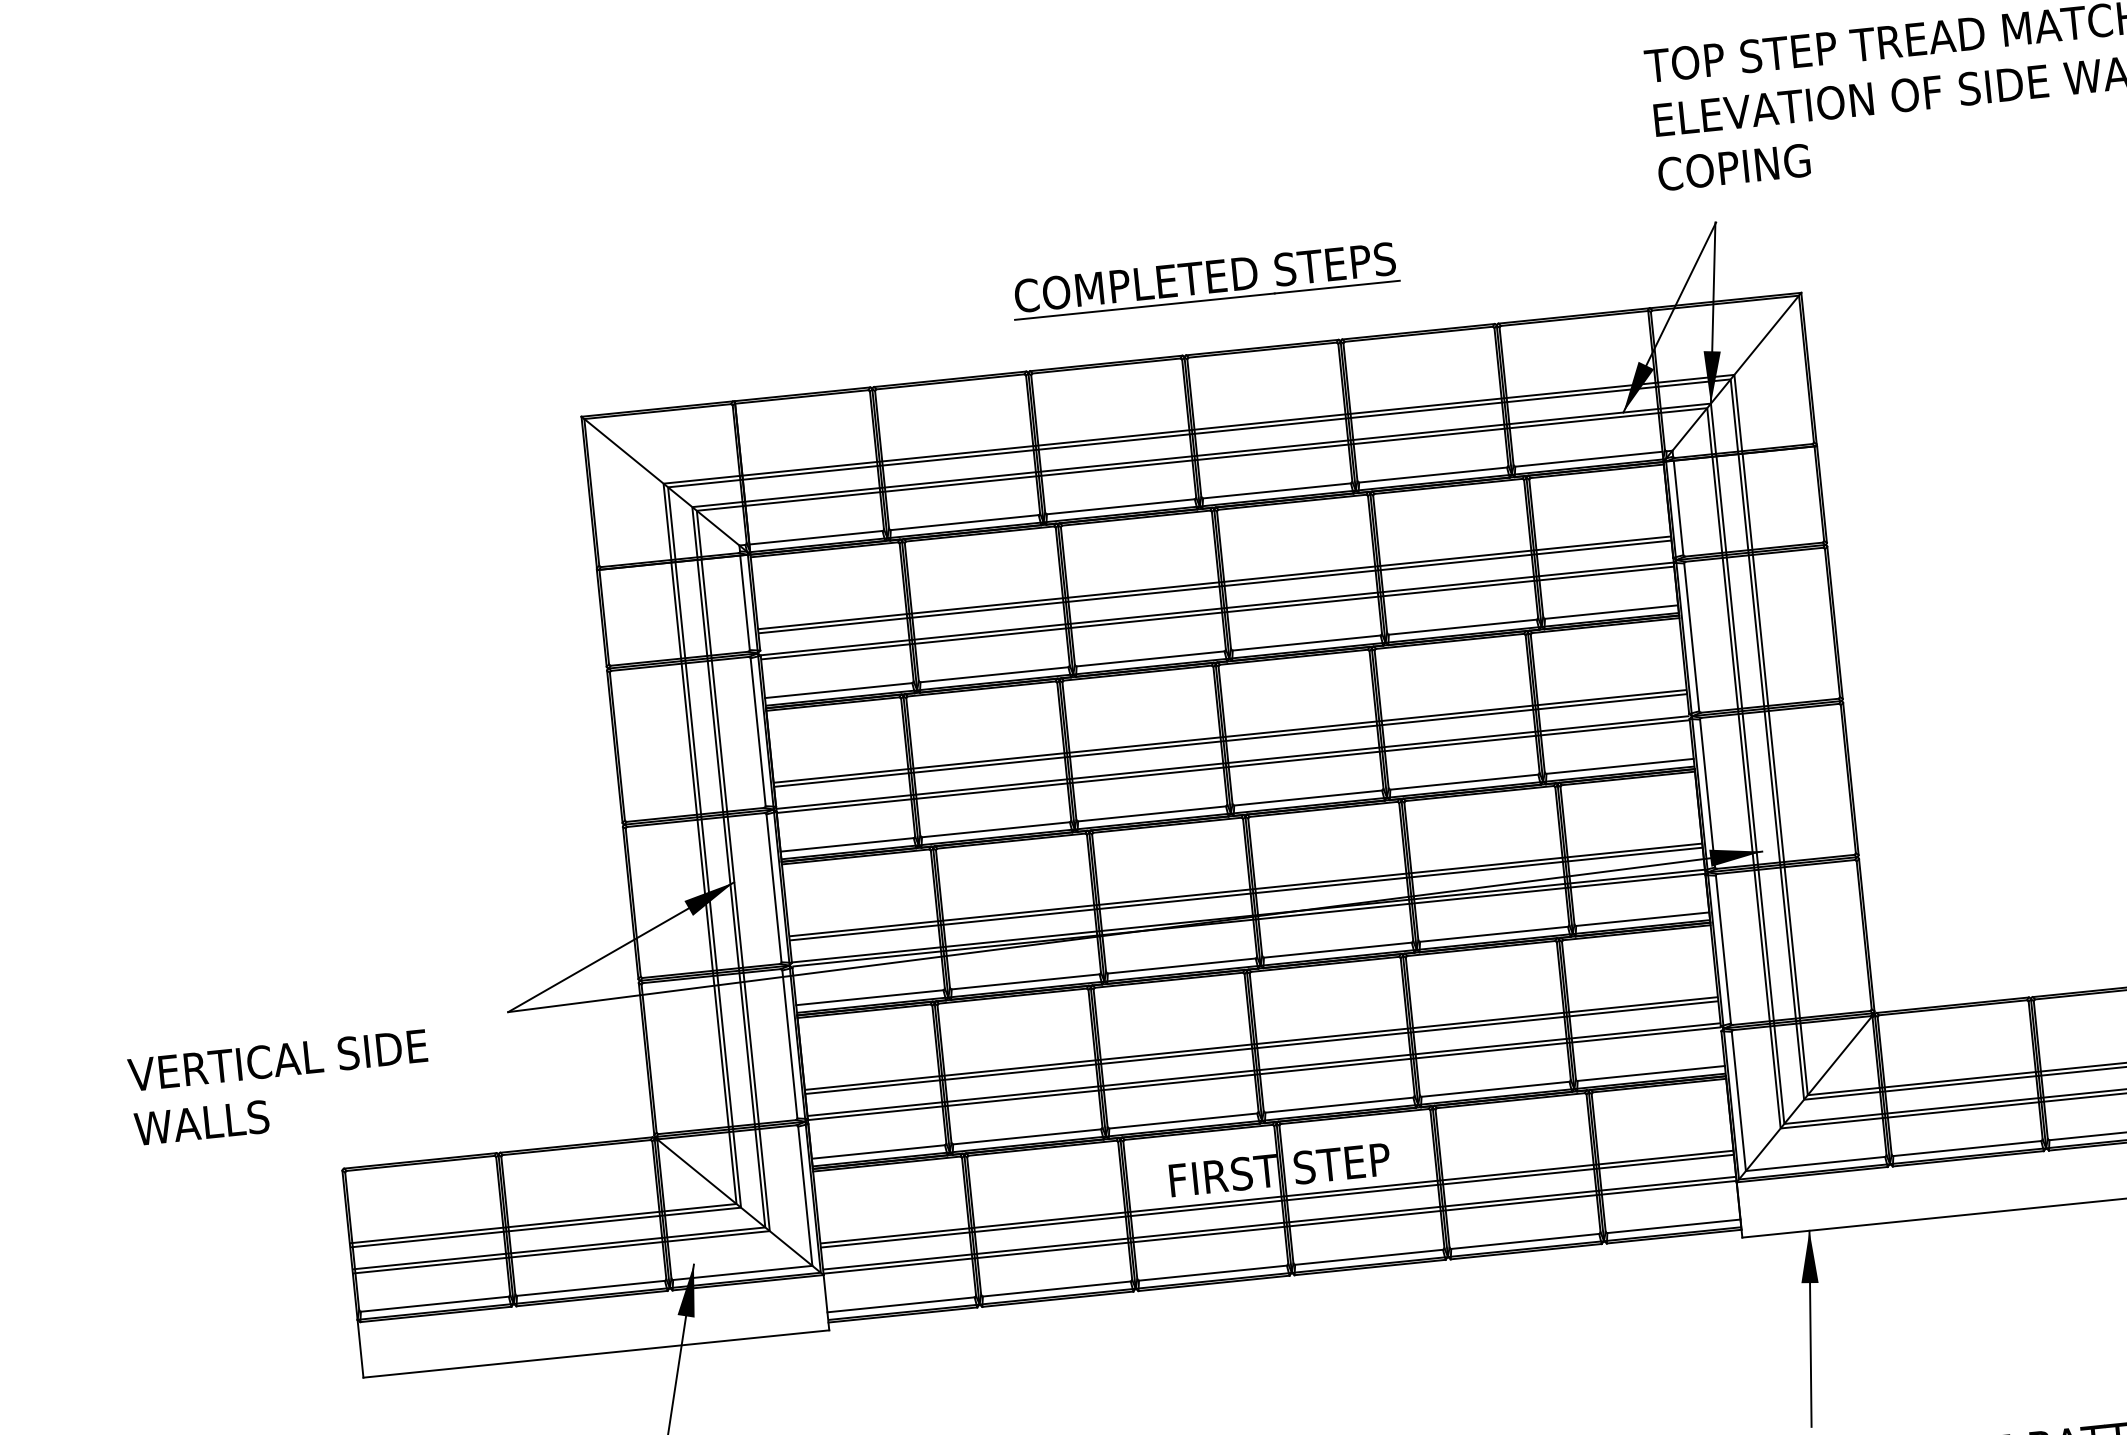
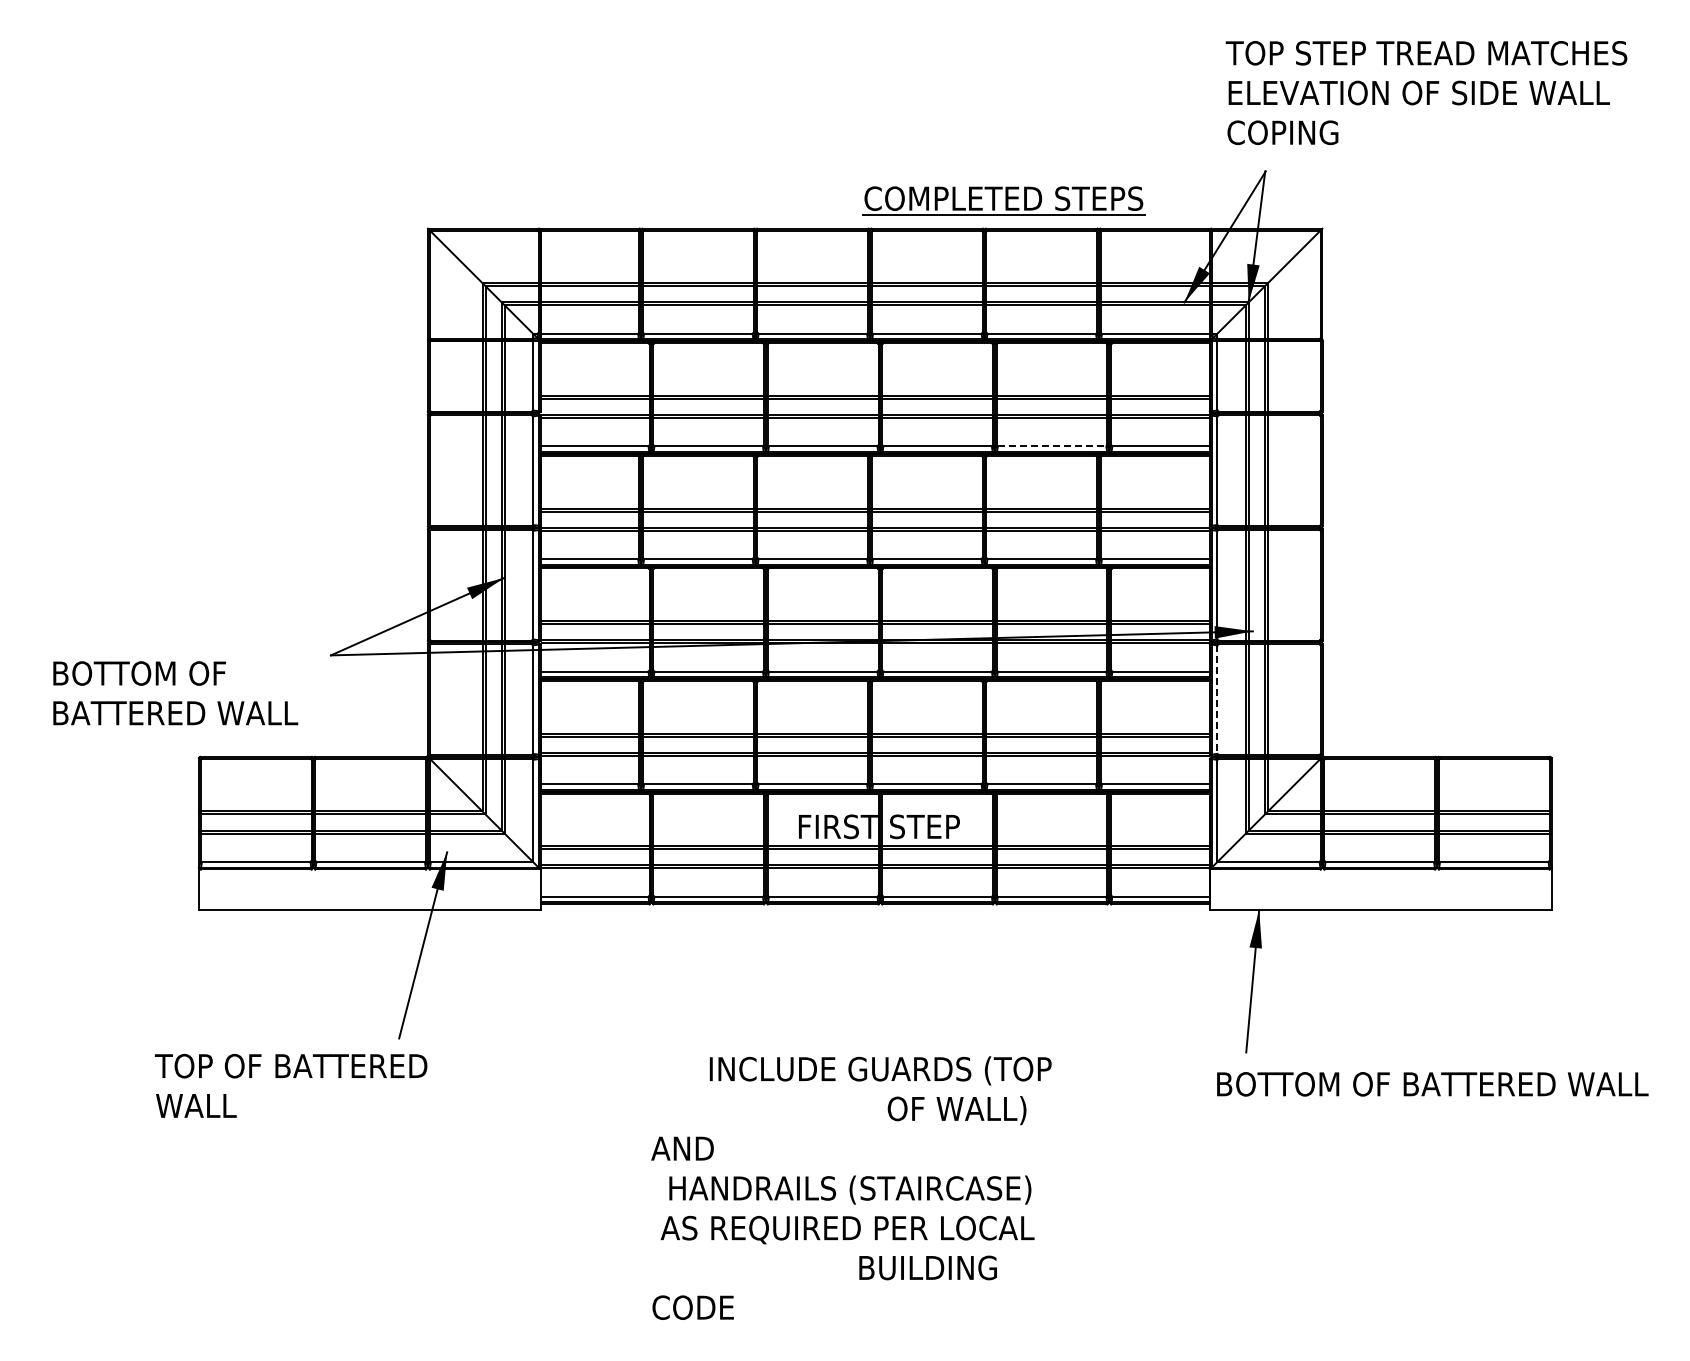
part: (1204, 280) -> (1003, 200), moved
line: (1463, 627) -> (1052, 446), solid -> dashed
line: (1723, 950) -> (1217, 700), solid -> dashed
text: (300, 1085) -> (174, 693), VERTICAL SIDE WALLS -> BOTTOM OF BATTERED WALL

